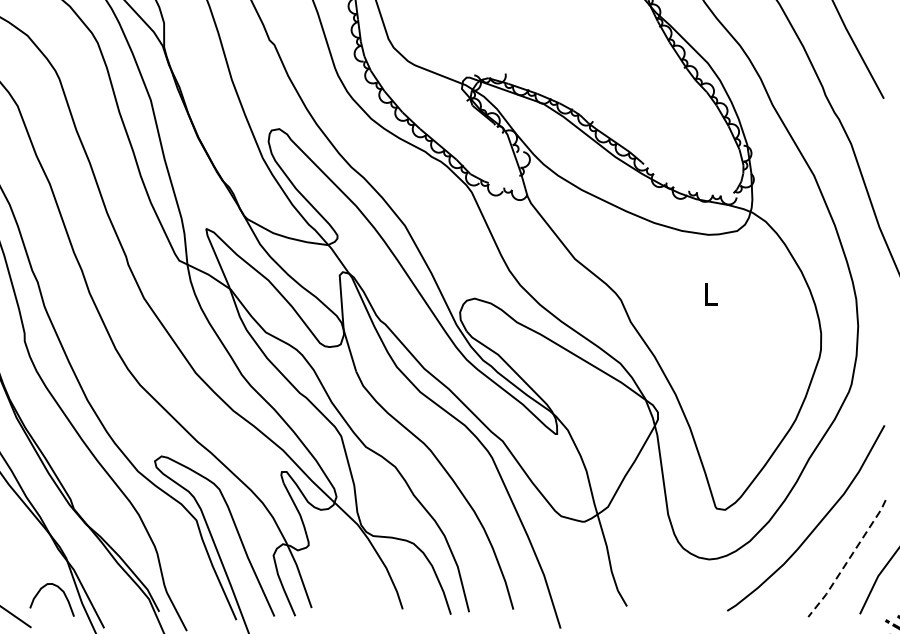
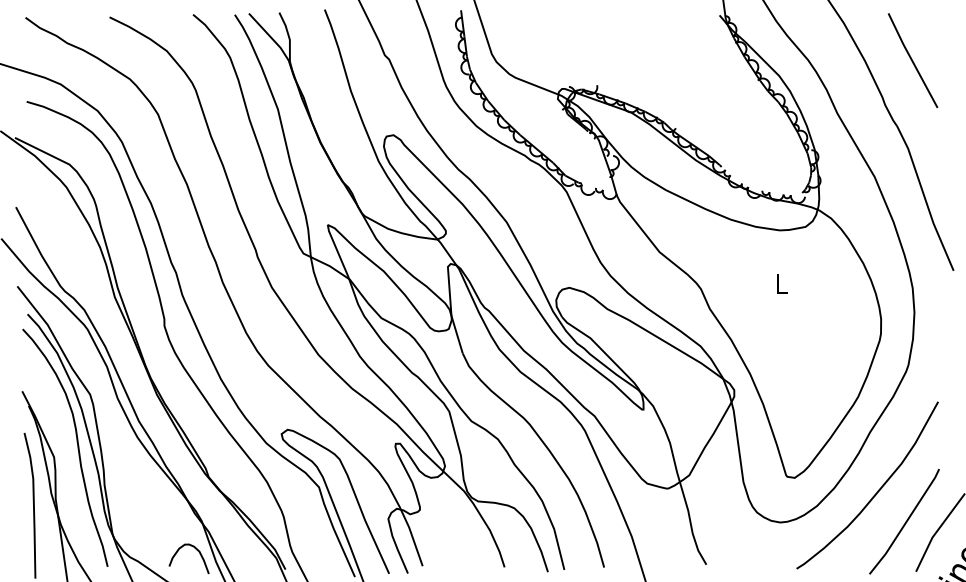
line: (848, 559) -> (905, 522), dashed -> solid

